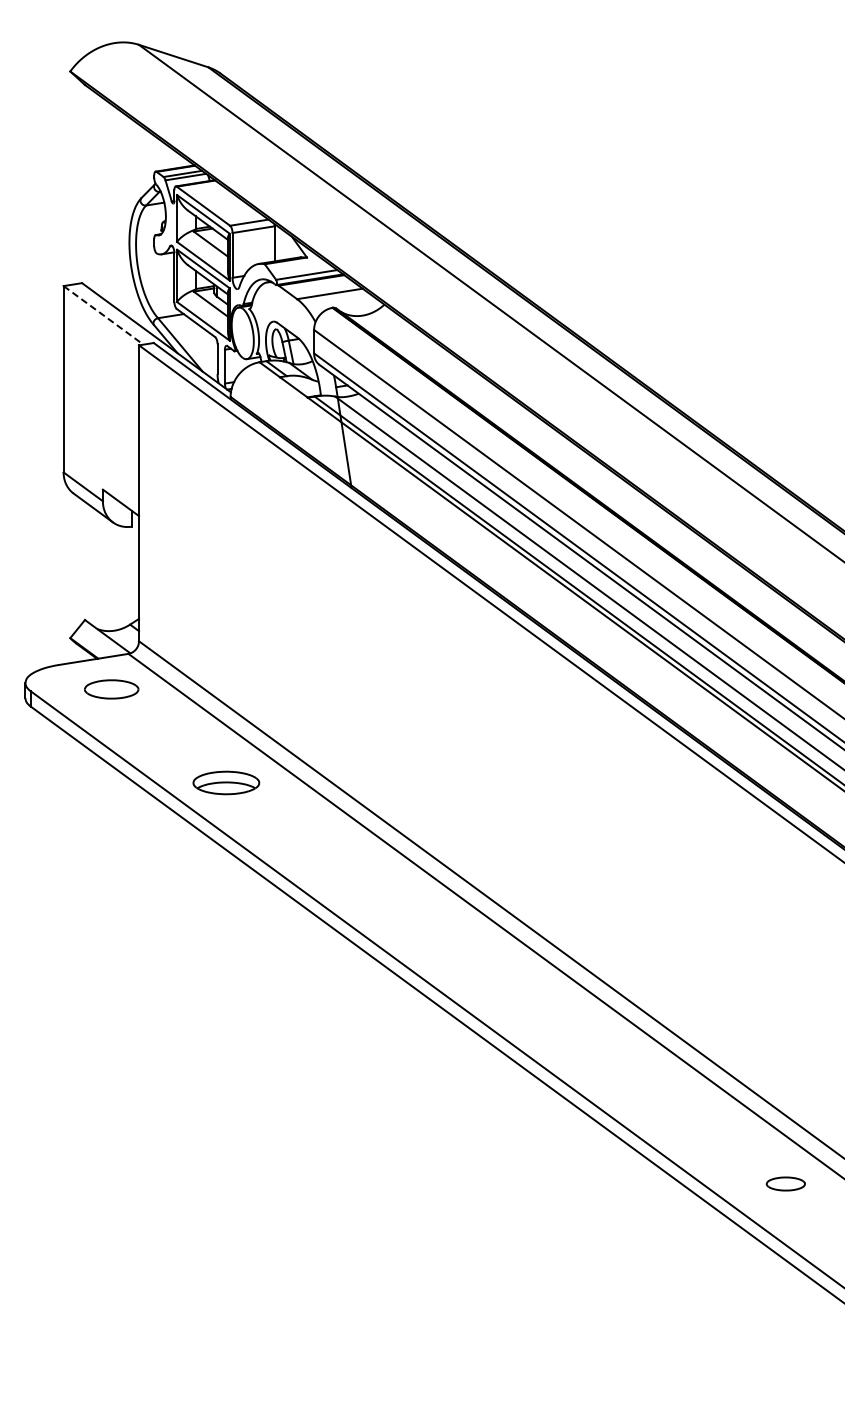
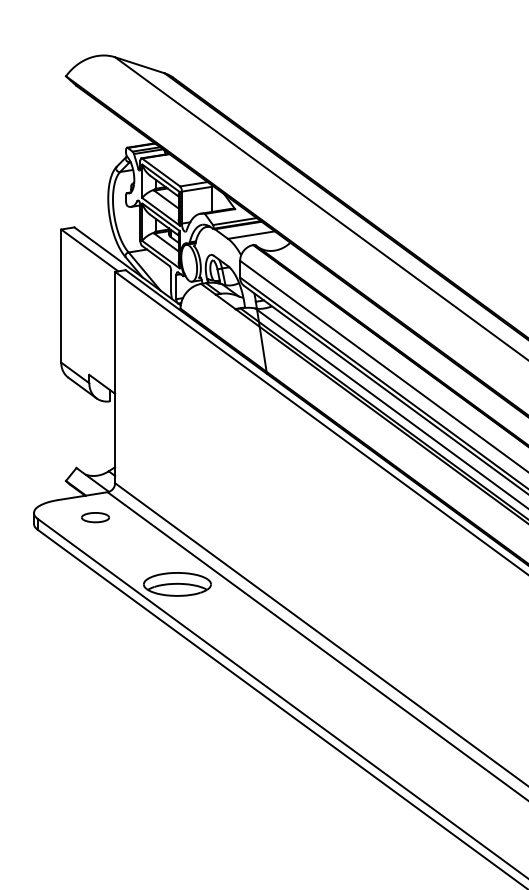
line: (103, 315) -> (89, 250), dashed -> solid
part: (111, 689) -> (95, 517), size x0.71
part: (226, 782) -> (177, 584), size x1.43

